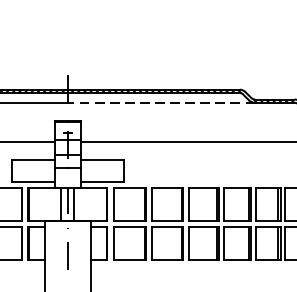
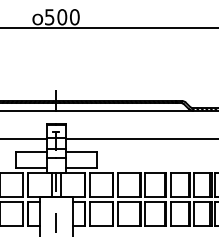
line: (161, 102) -> (124, 110), dashed -> solid

